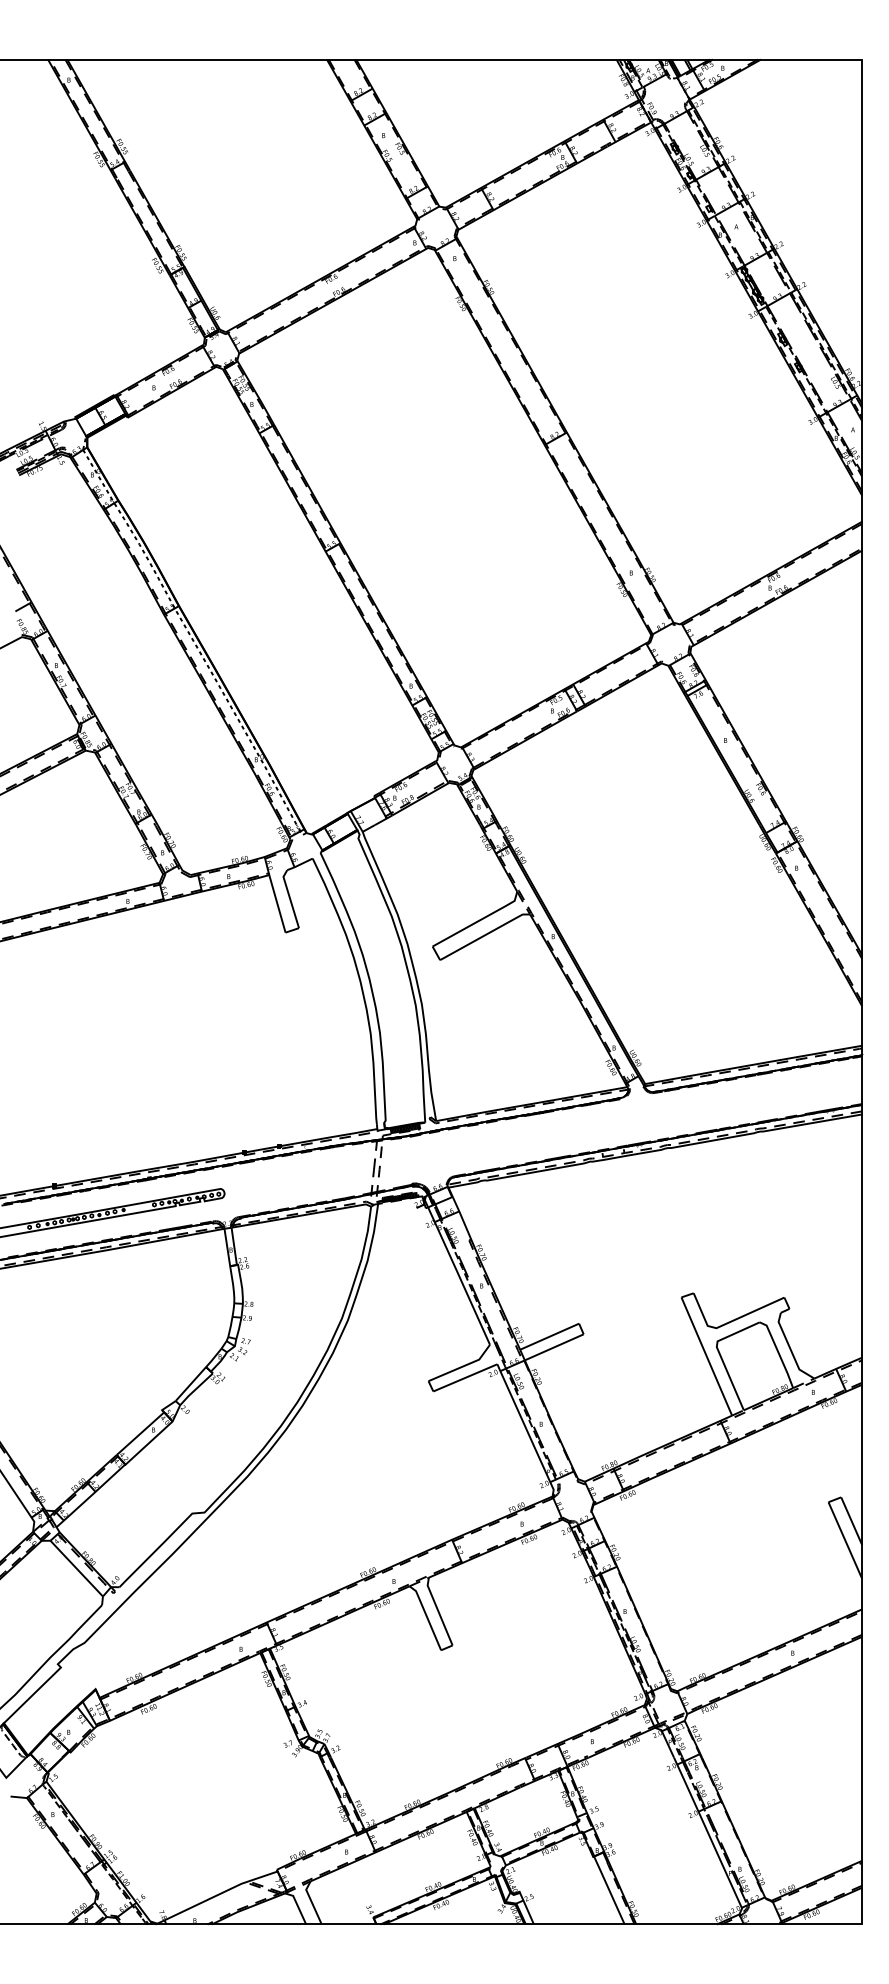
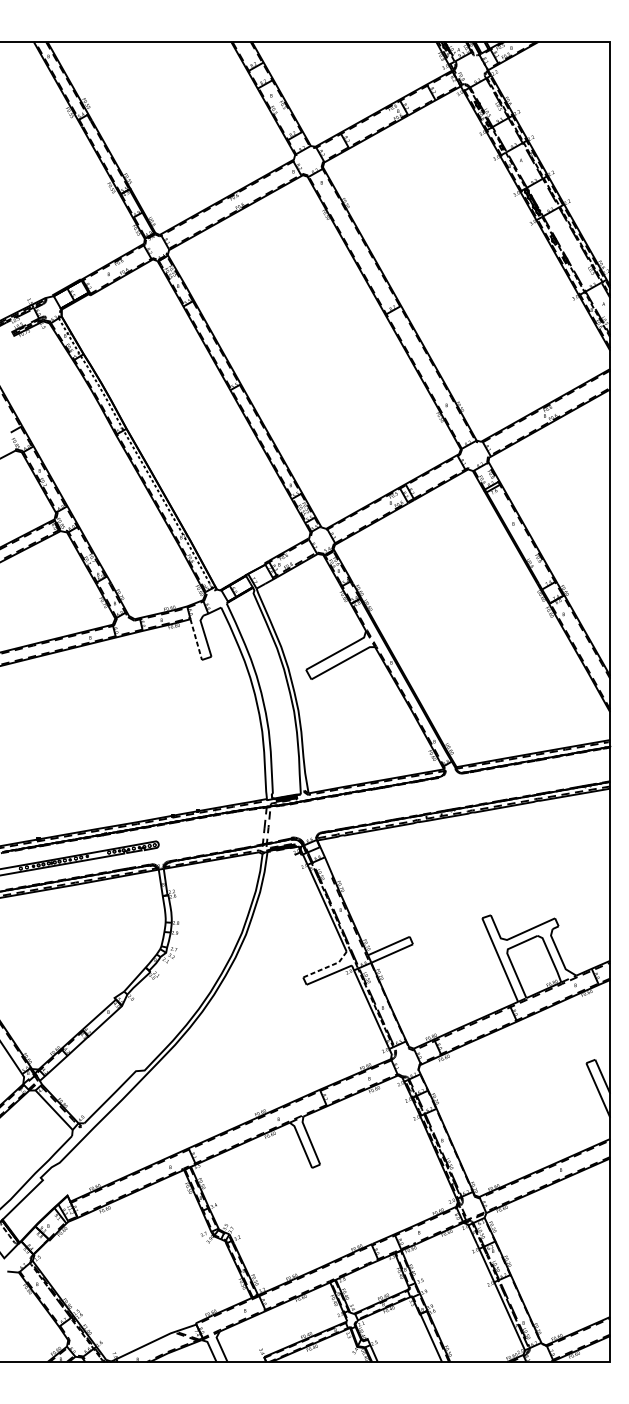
line: (277, 903) -> (196, 639), solid -> dashed
line: (462, 1366) -> (327, 967), solid -> dashed

